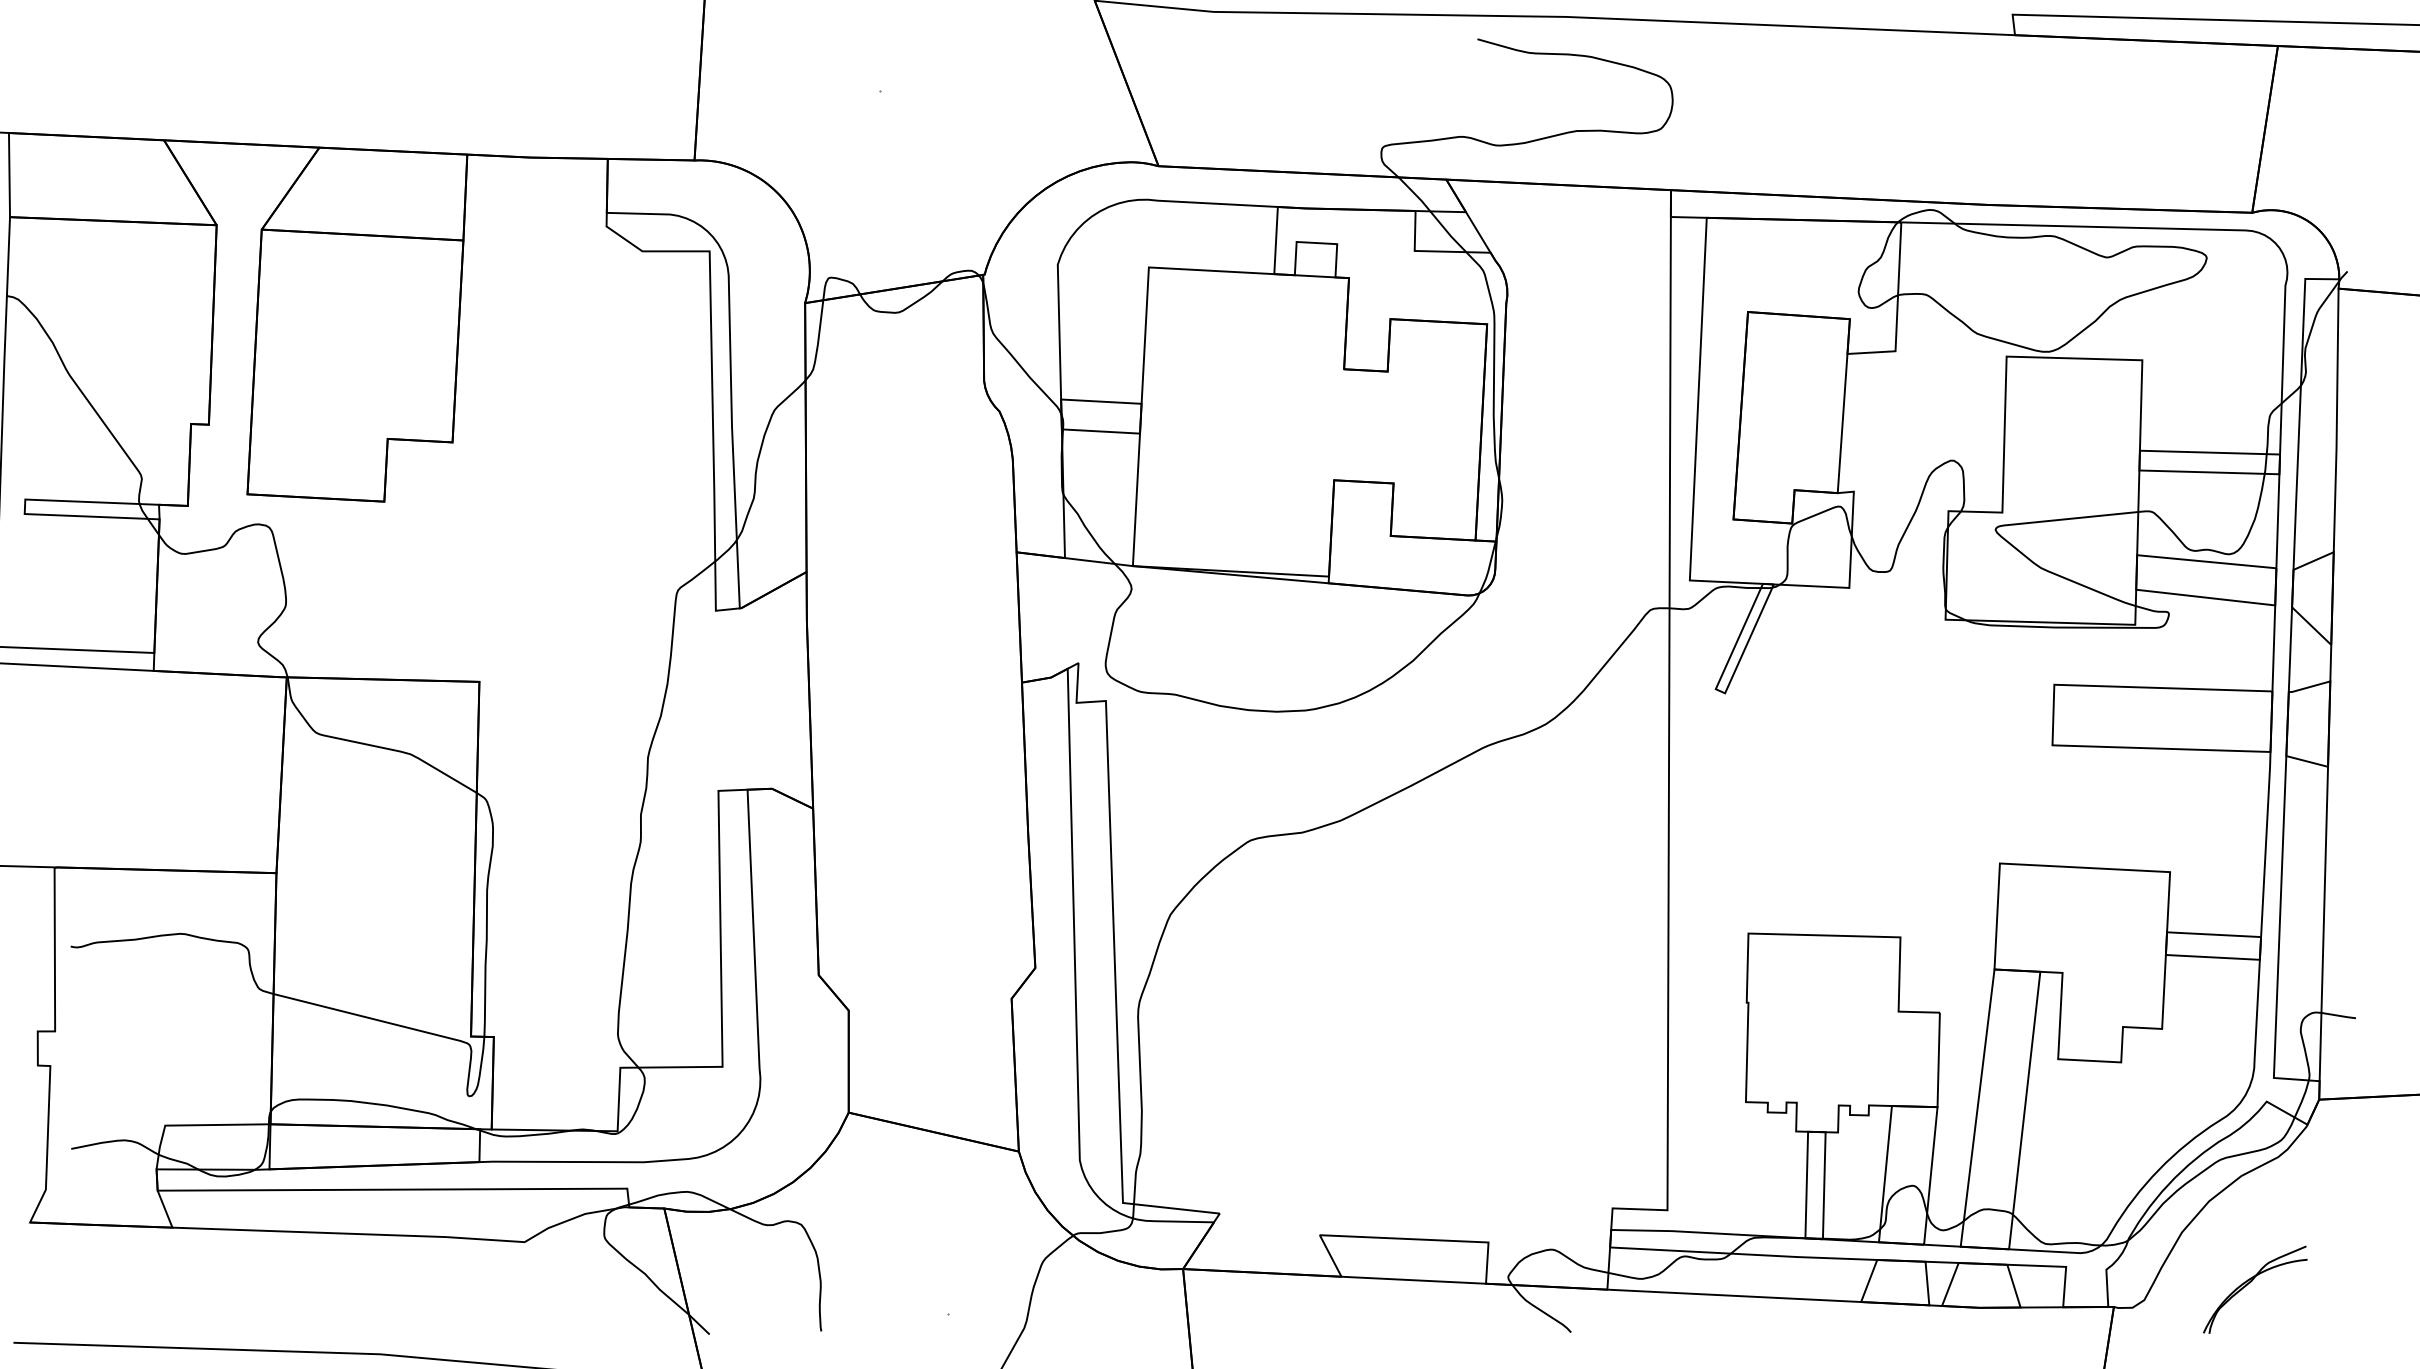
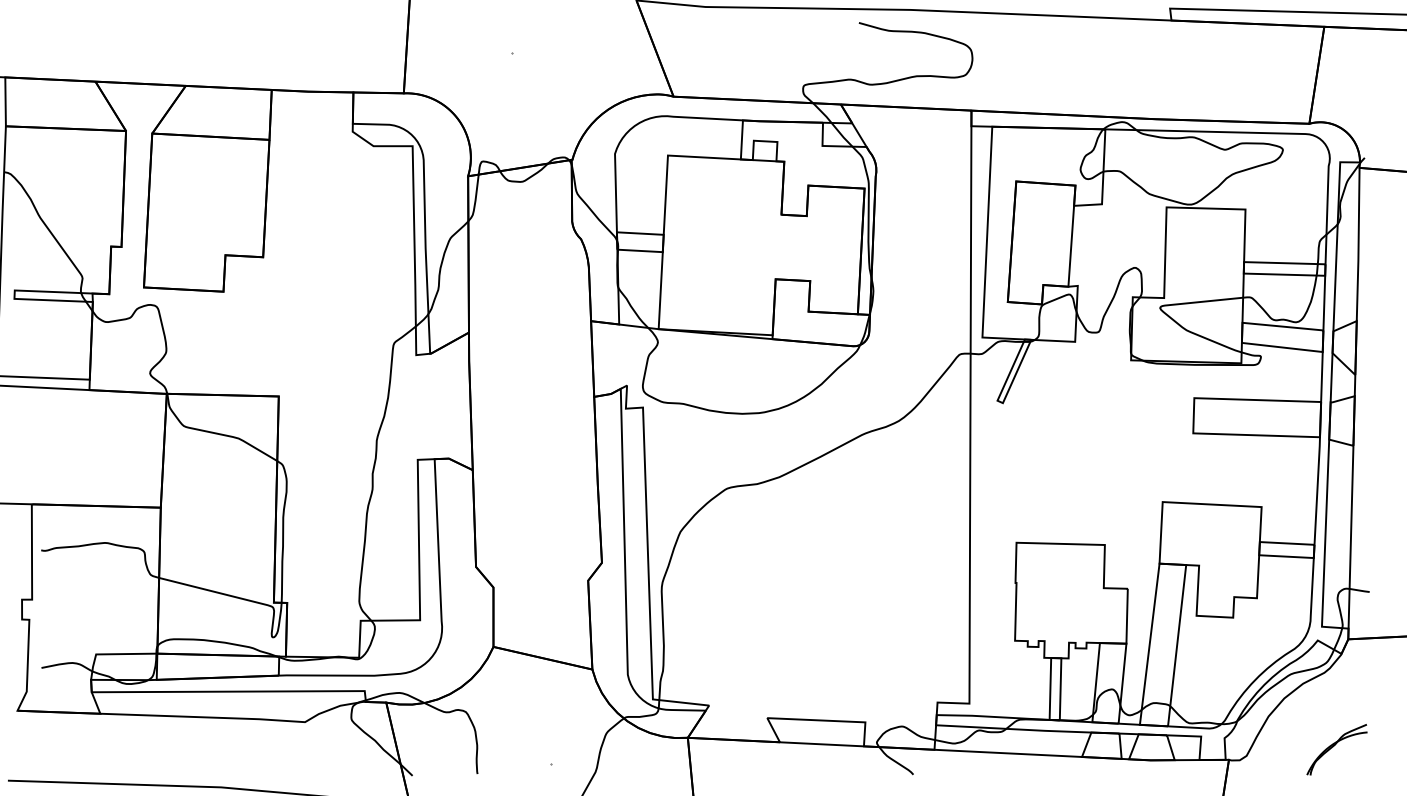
part: (2254, 1289) -> (1336, 749), moved

